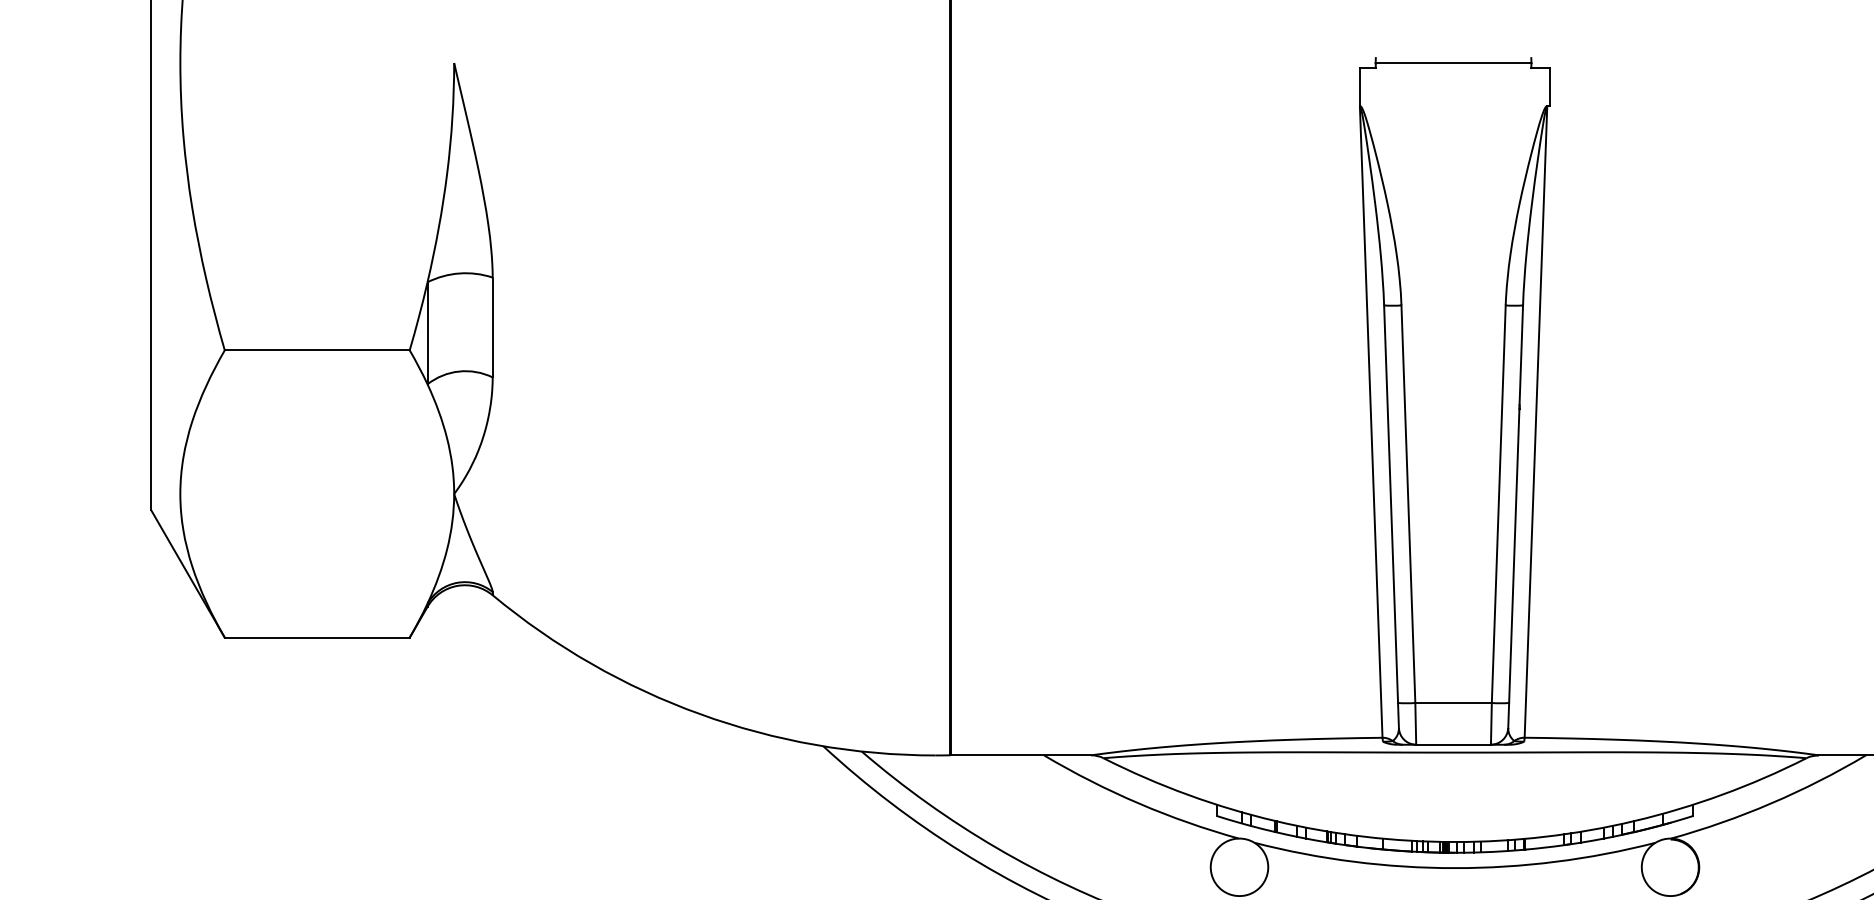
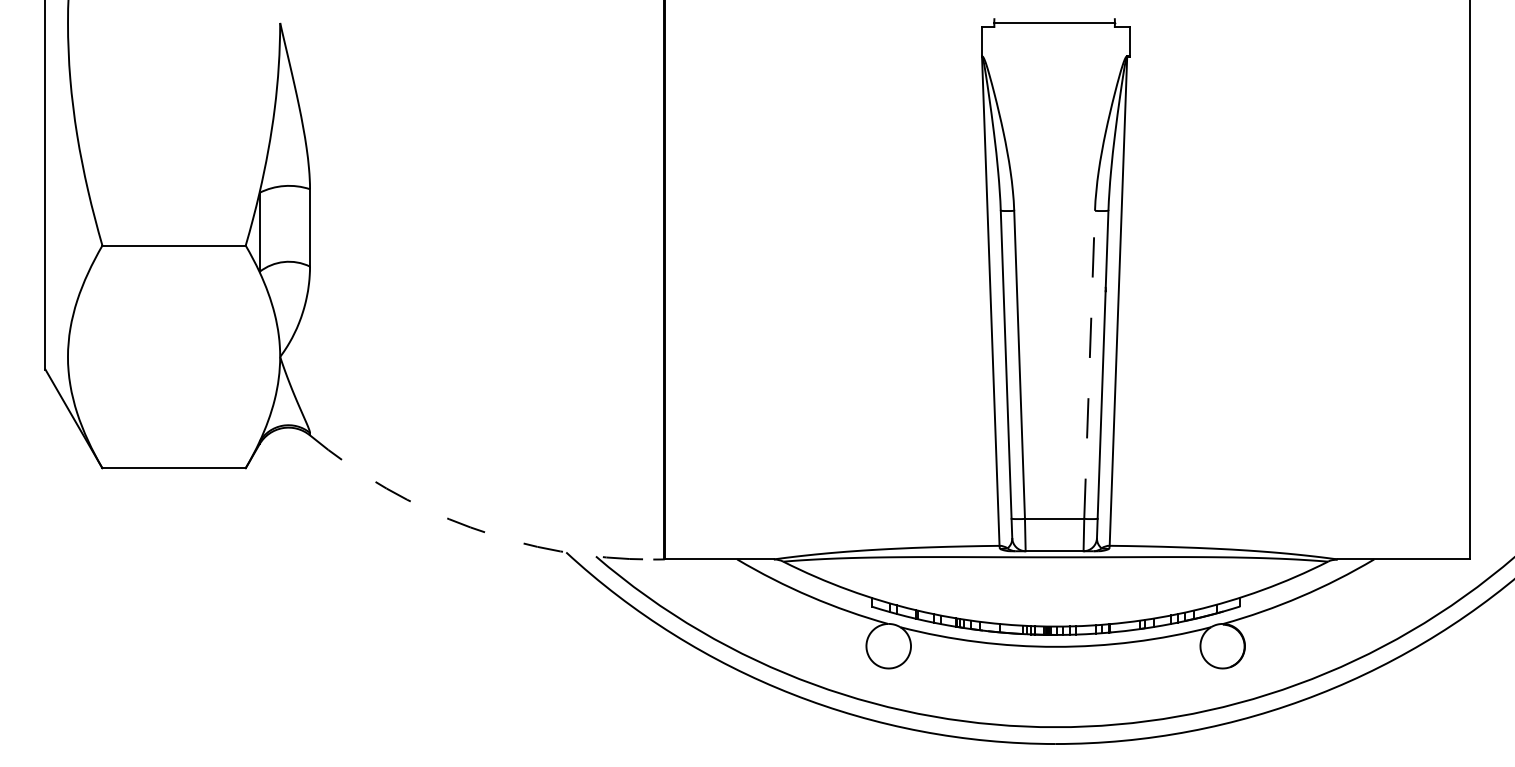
line: (1498, 503) -> (1089, 364), solid -> dashed
arc: (699, 714) -> (470, 527), solid -> dashed

